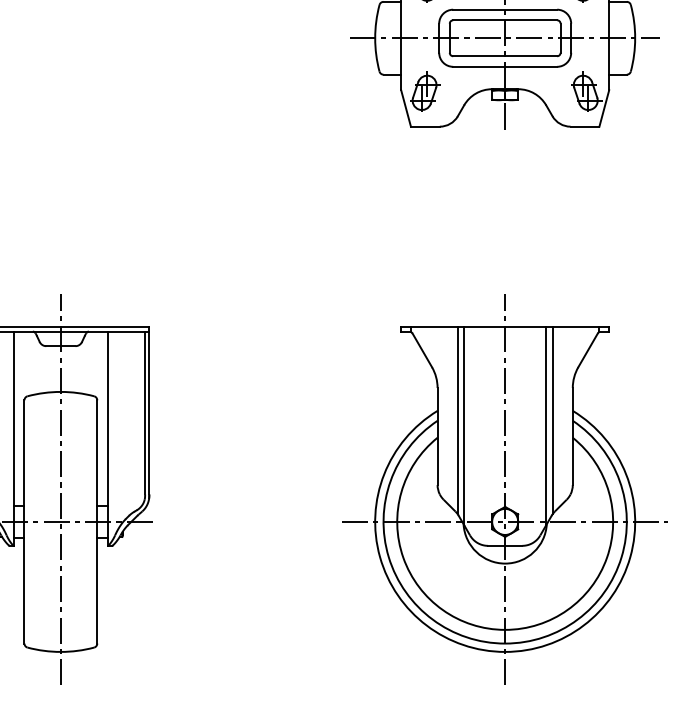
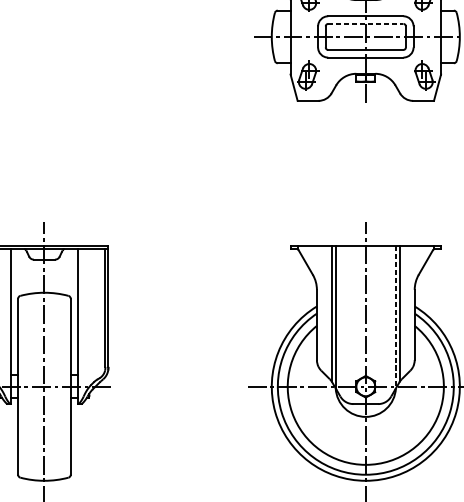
line: (505, 20) -> (366, 24), solid -> dashed
line: (546, 426) -> (395, 317), solid -> dashed

